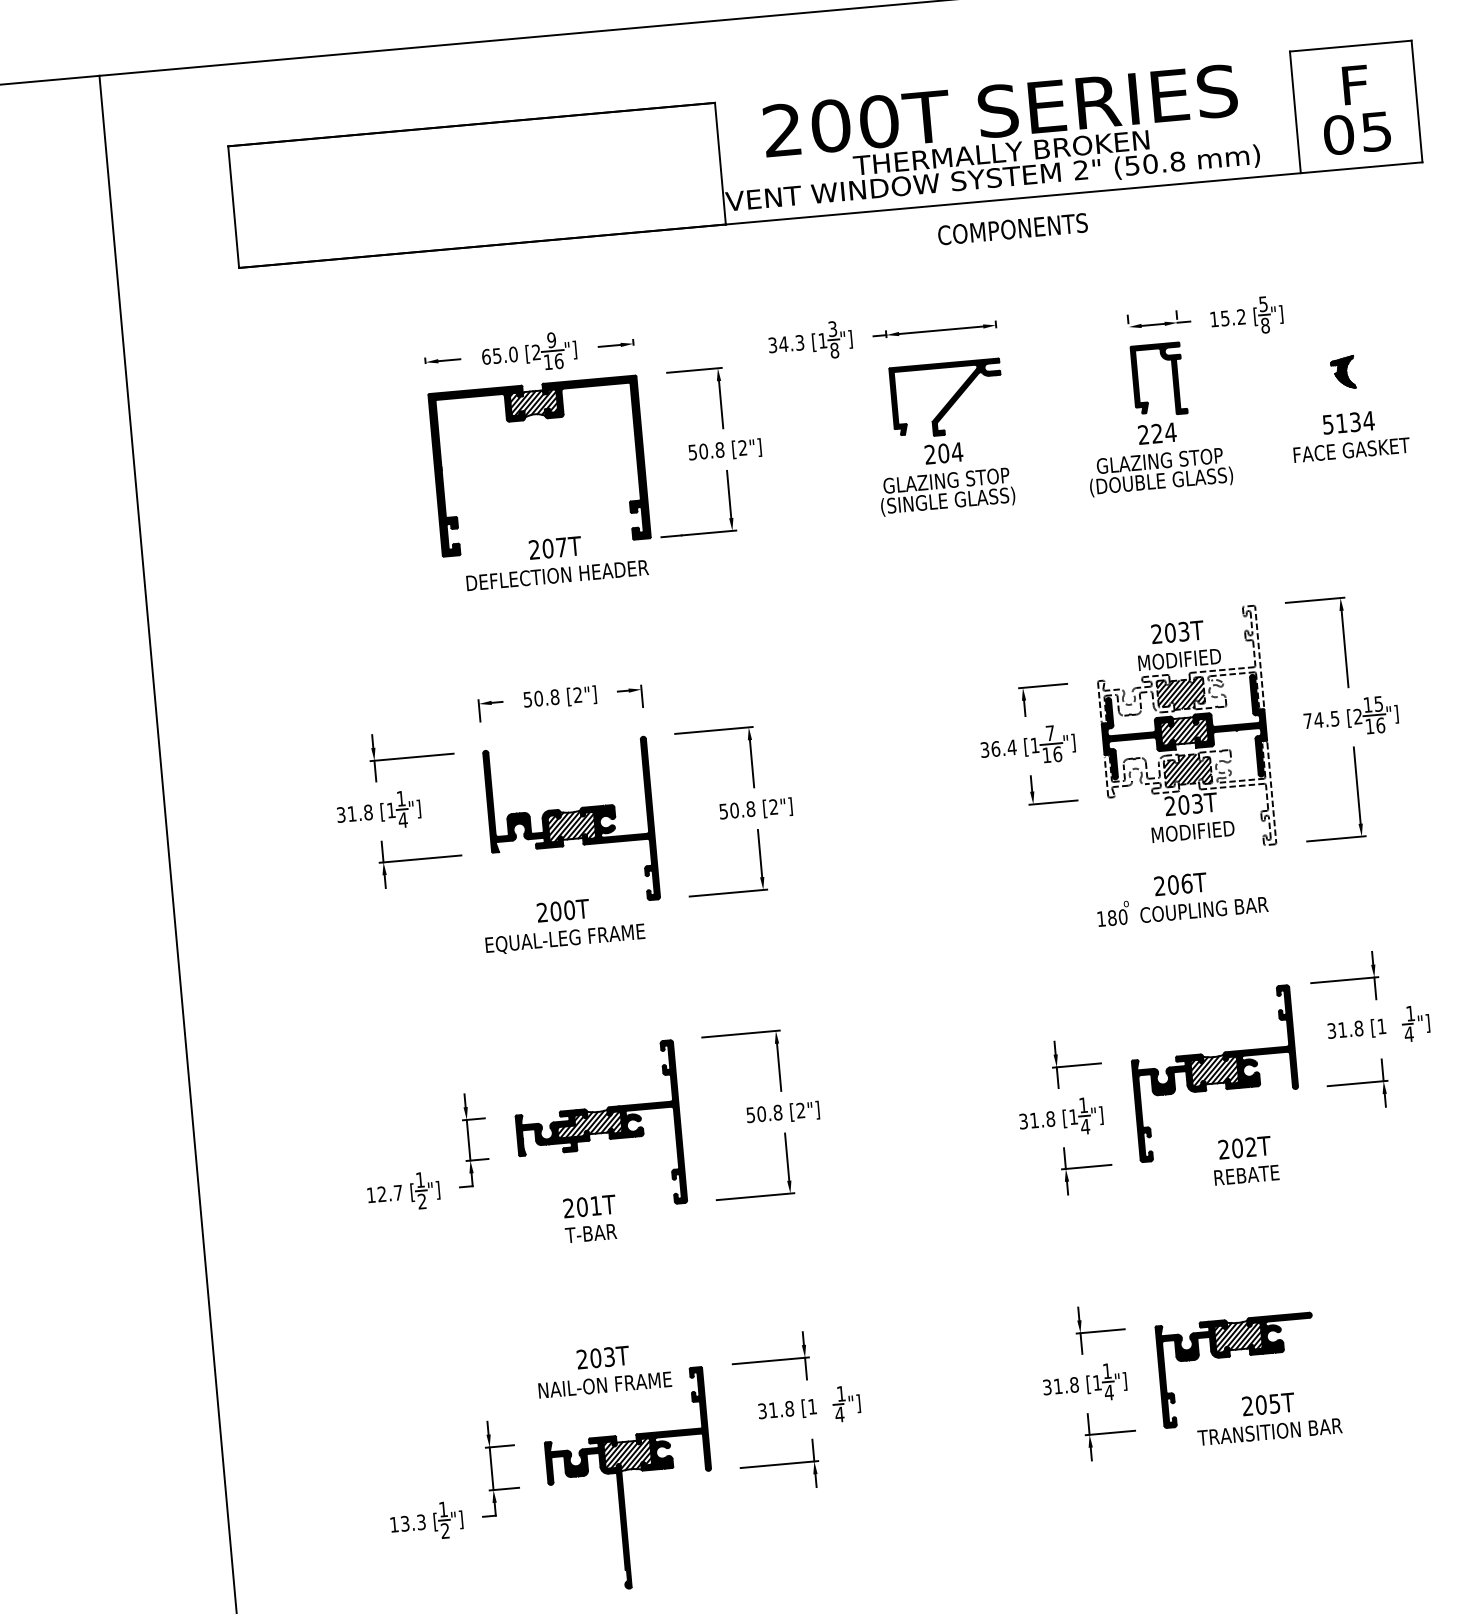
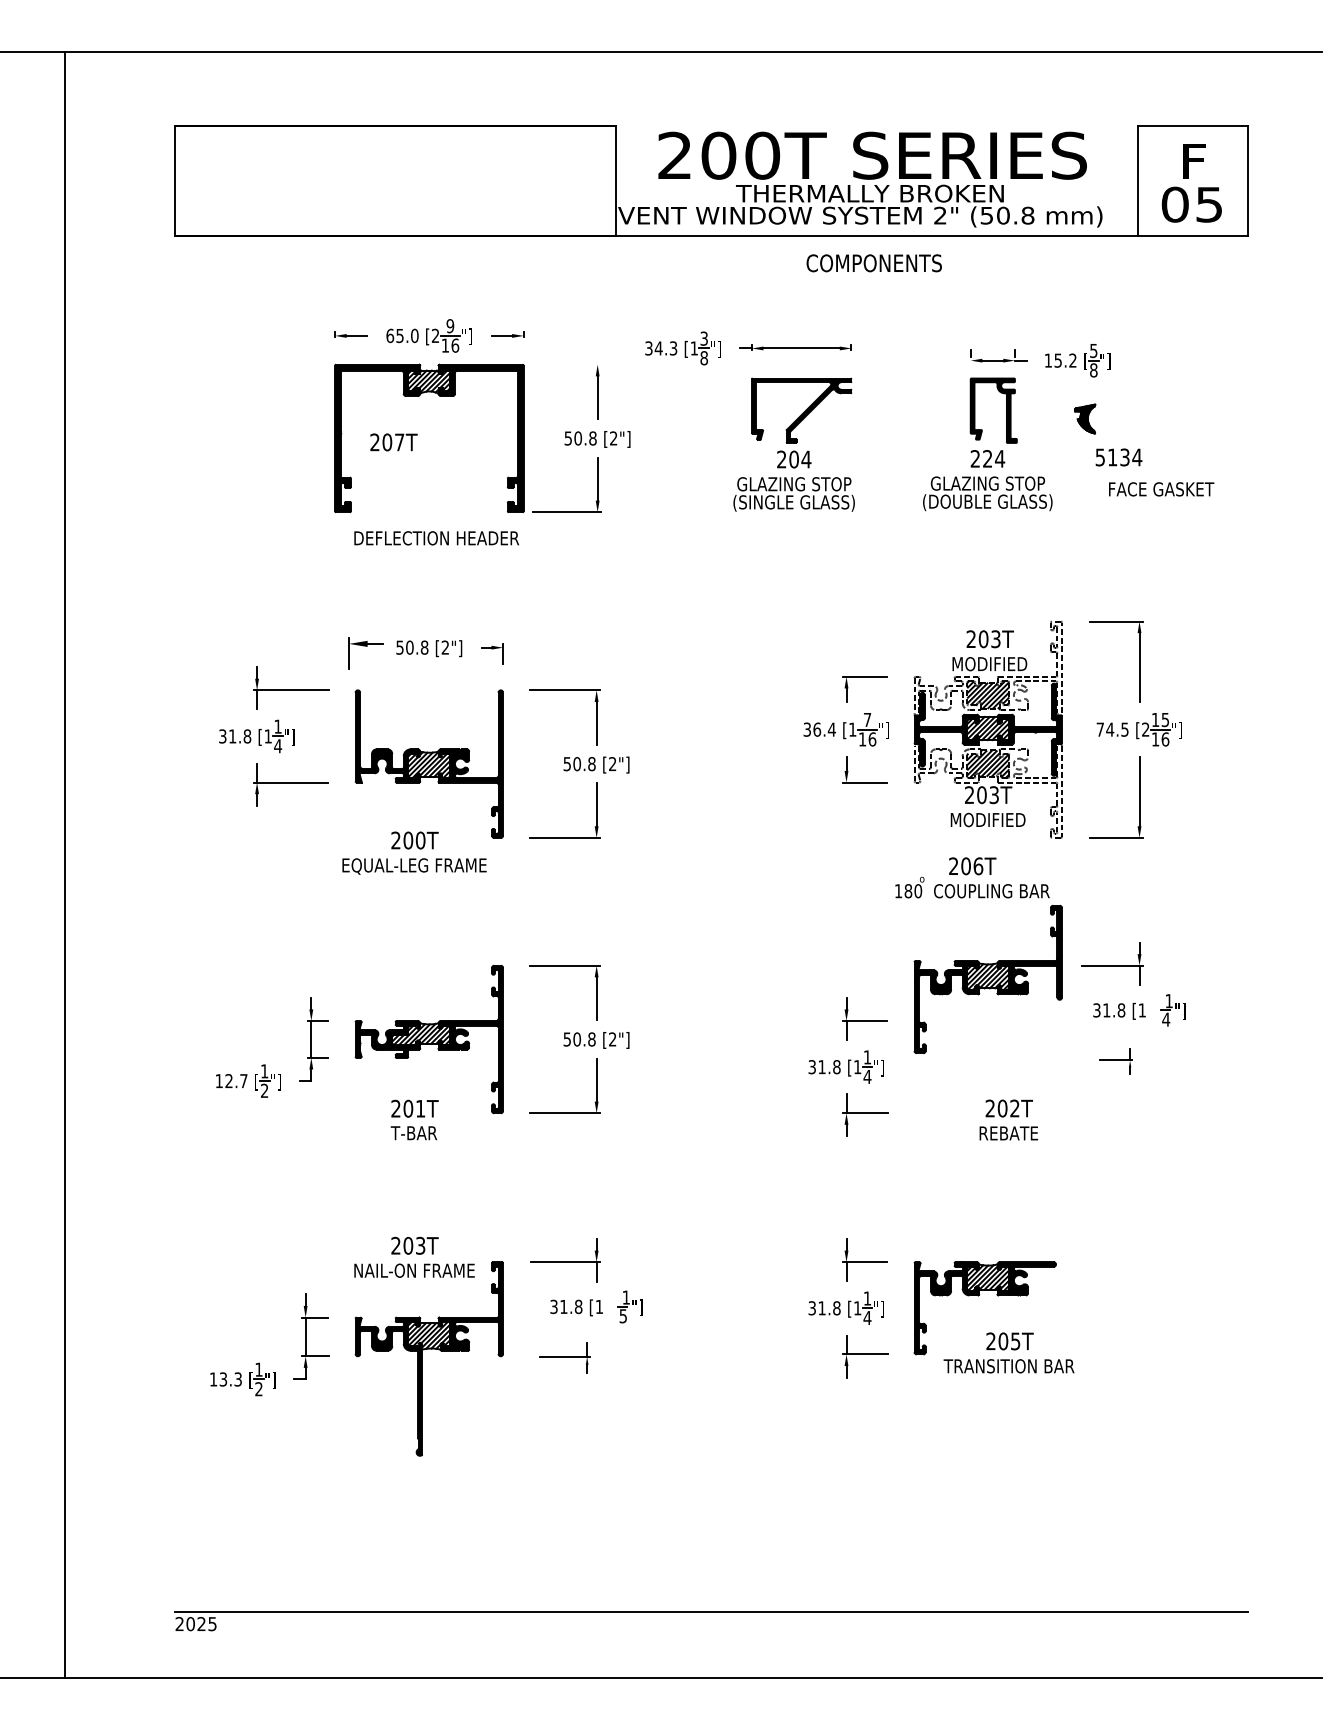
line: (694, 370) -> (576, 364), removed
part: (1343, 372) -> (1085, 418), moved
text: (1348, 422) -> (1118, 457), moved
text: (554, 548) -> (393, 442), moved
part: (491, 709) -> (366, 653), size x1.6
part: (1213, 1072) -> (987, 978), moved
part: (1357, 1085) -> (1115, 1061), size x0.6
text: (840, 1414) -> (623, 1316), 4 -> 5
part: (779, 1465) -> (564, 1357), size x0.7

